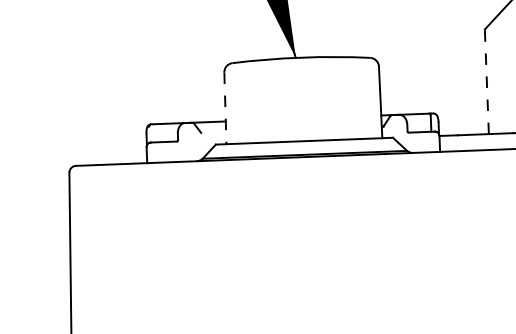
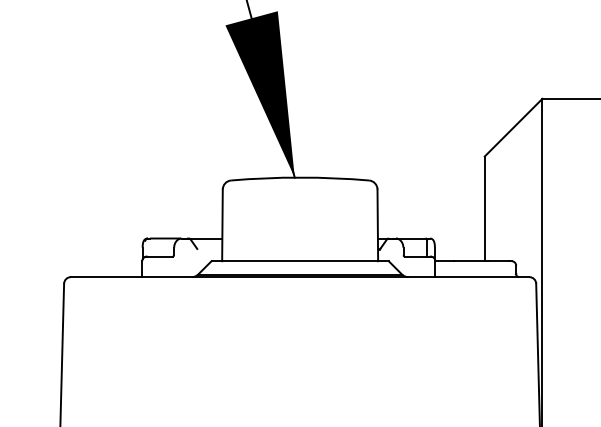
line: (486, 81) -> (484, 208), dashed -> solid
line: (225, 108) -> (222, 225), dashed -> solid

